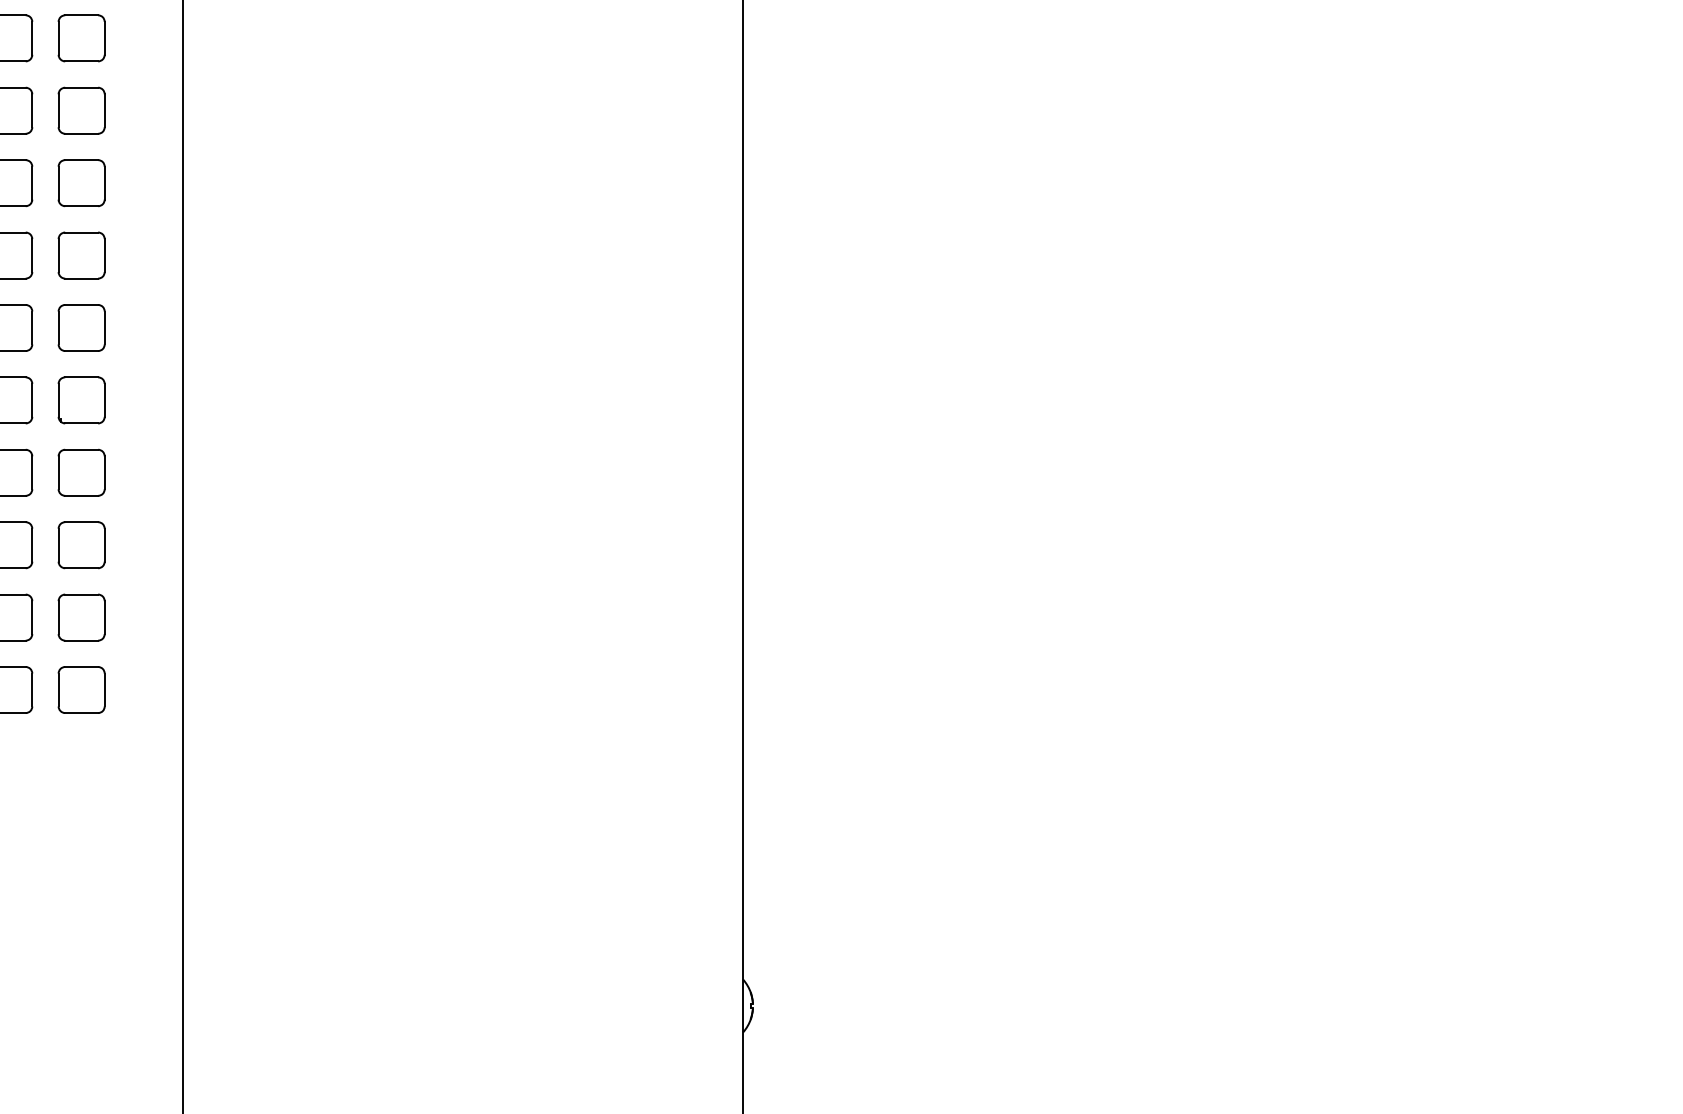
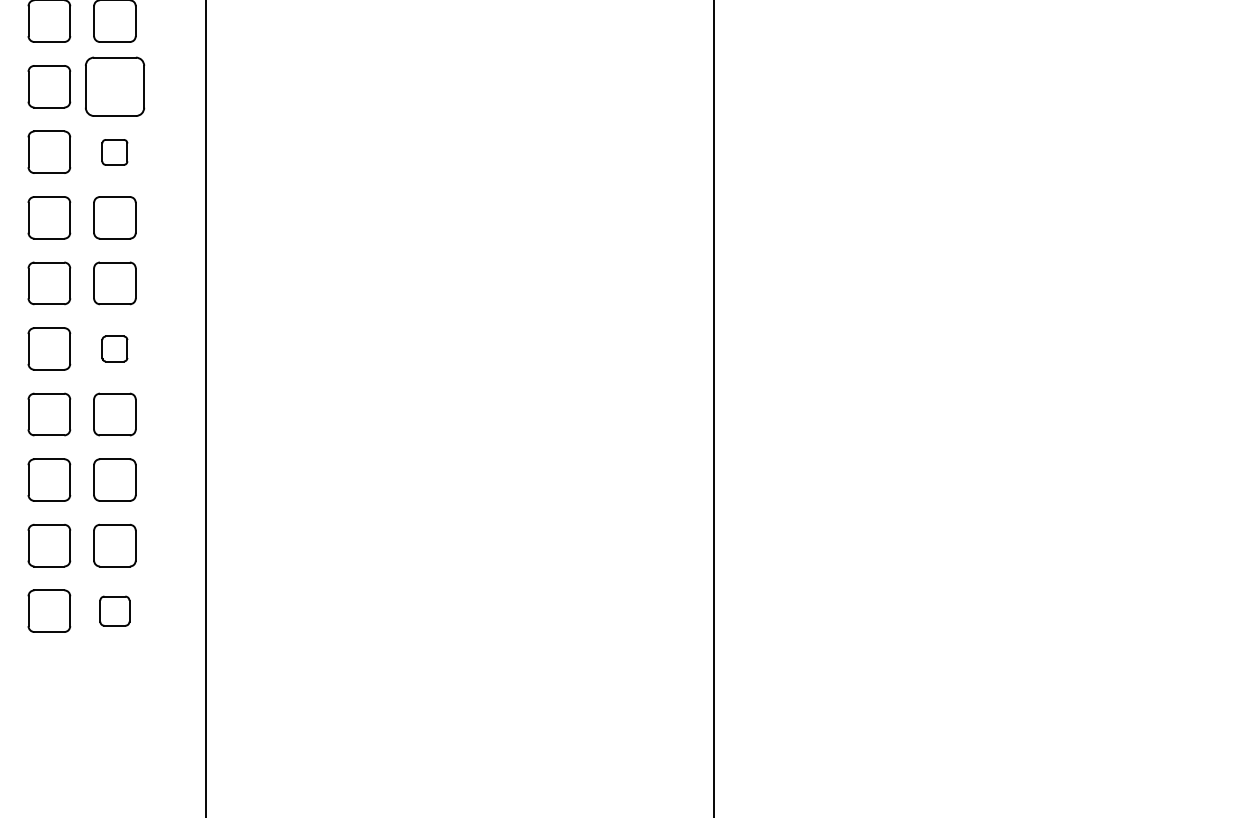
part: (81, 110) -> (114, 86), size x1.4
part: (81, 183) -> (114, 152), size x0.6
part: (81, 400) -> (114, 349), size x0.6
part: (81, 689) -> (114, 610), size x0.7

